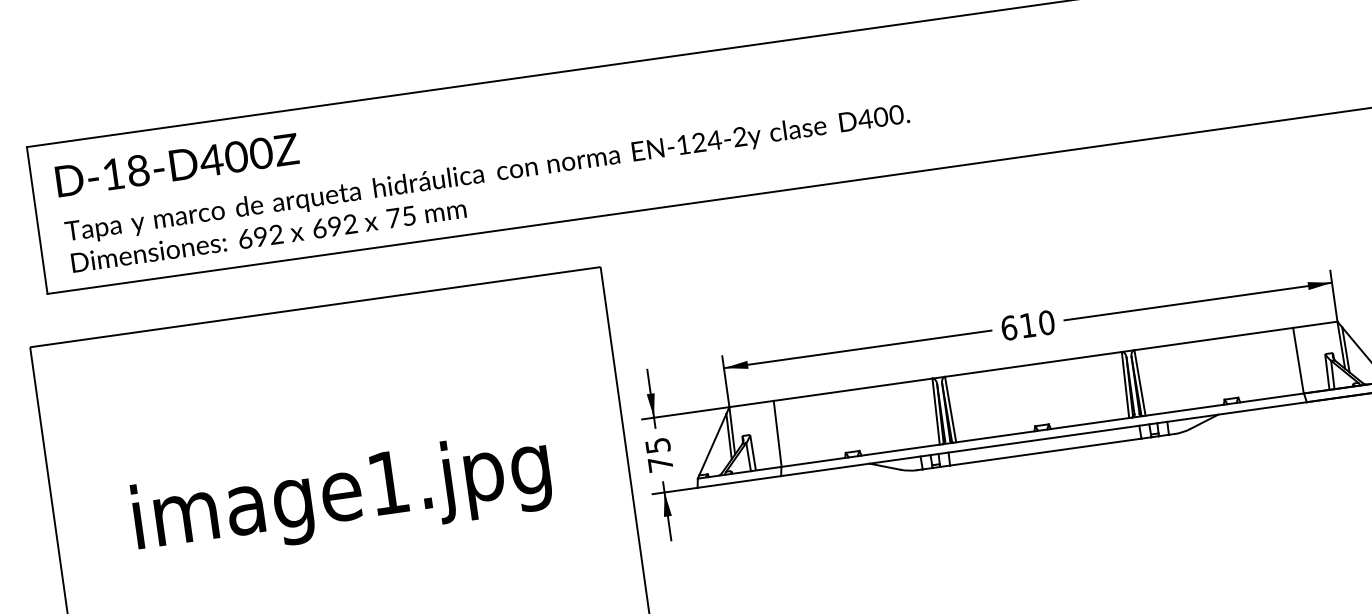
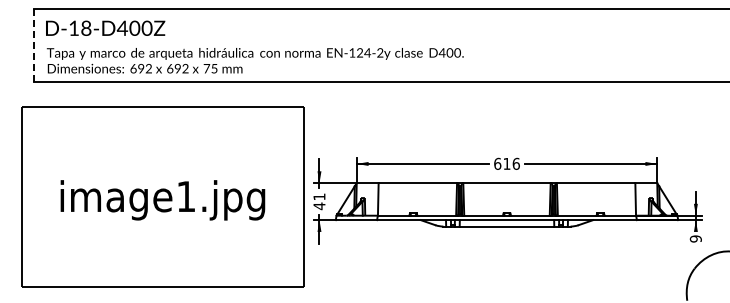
line: (36, 220) -> (33, 45), solid -> dashed
text: (1047, 321) -> (516, 163), 610 -> 616
text: (659, 454) -> (319, 201), 75 -> 41

